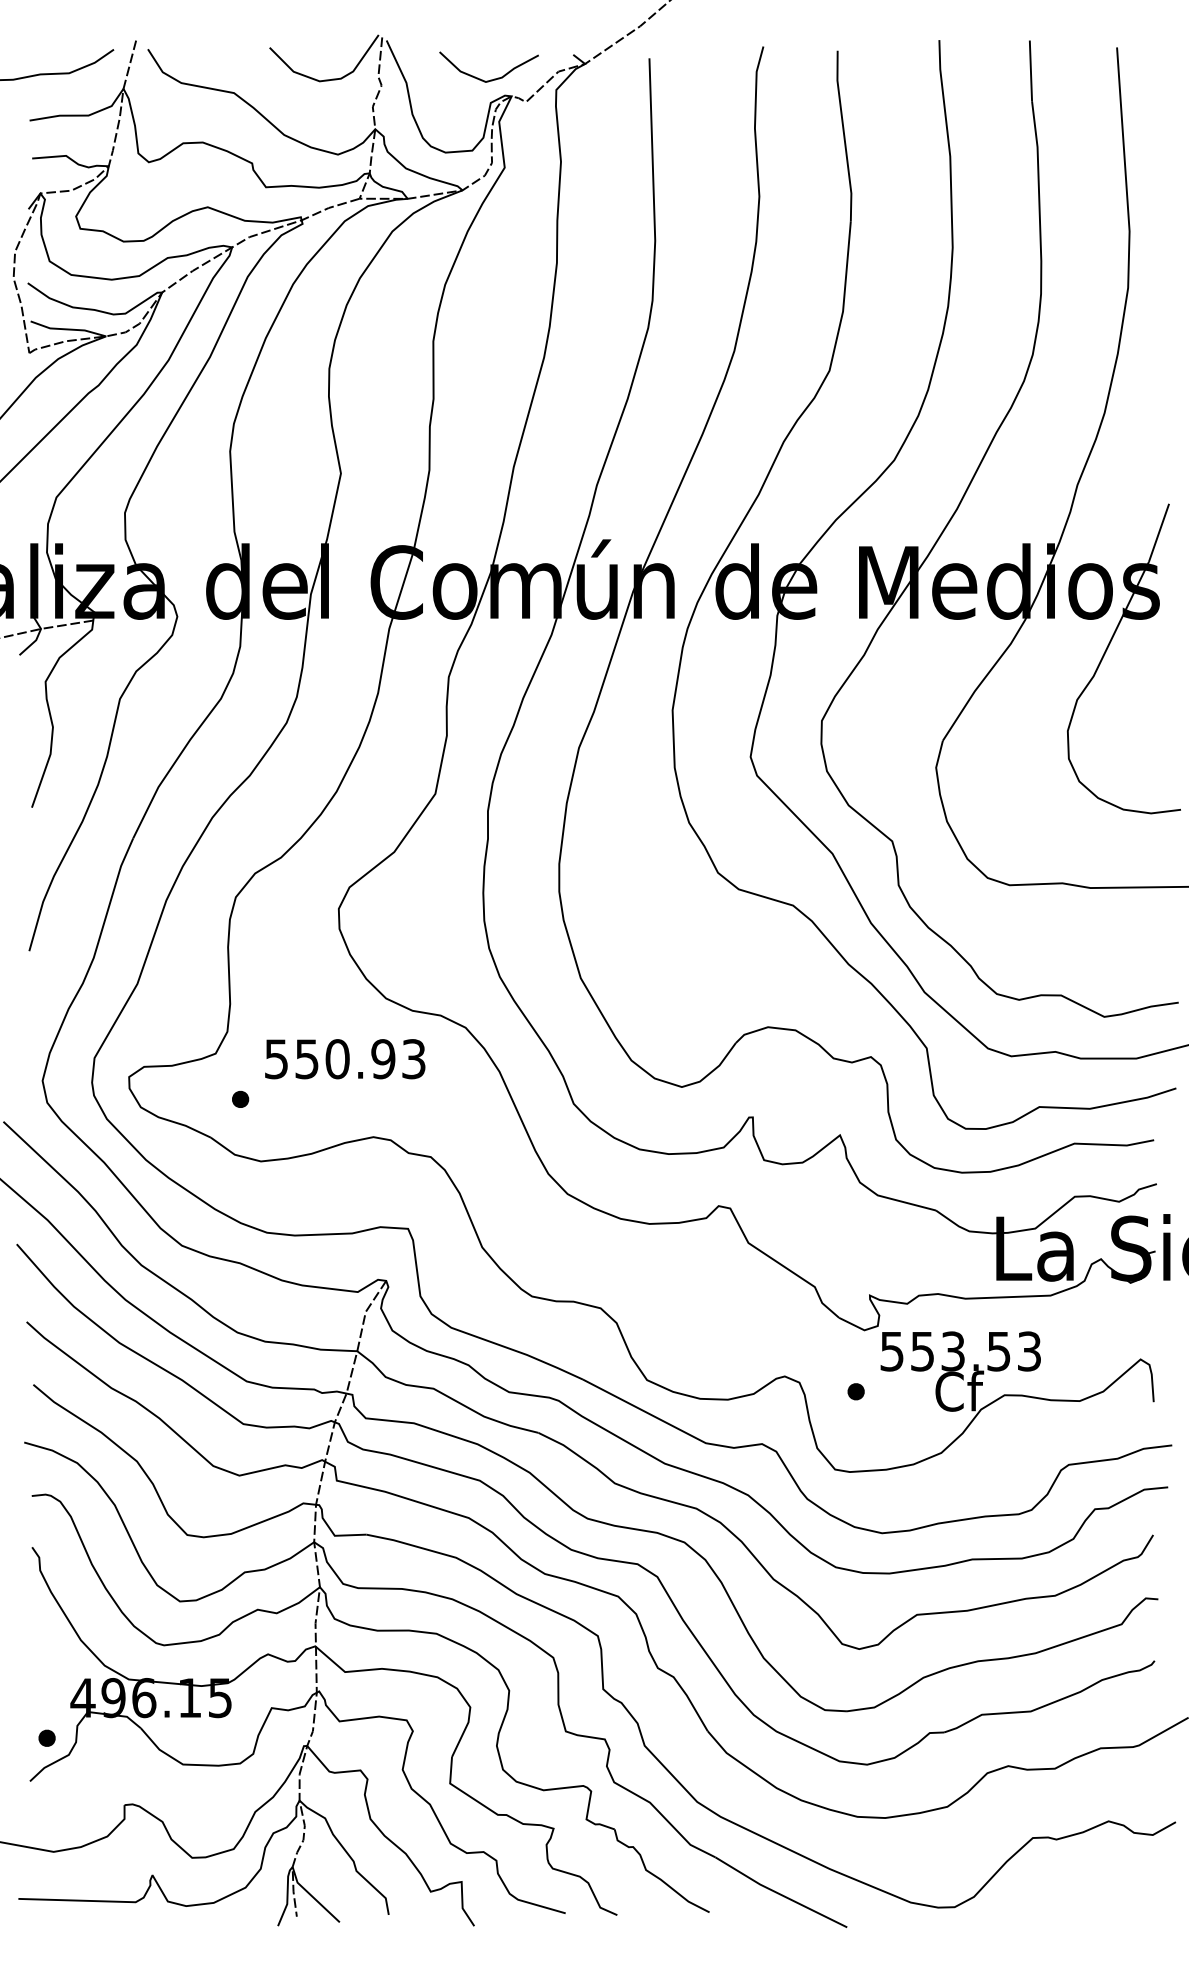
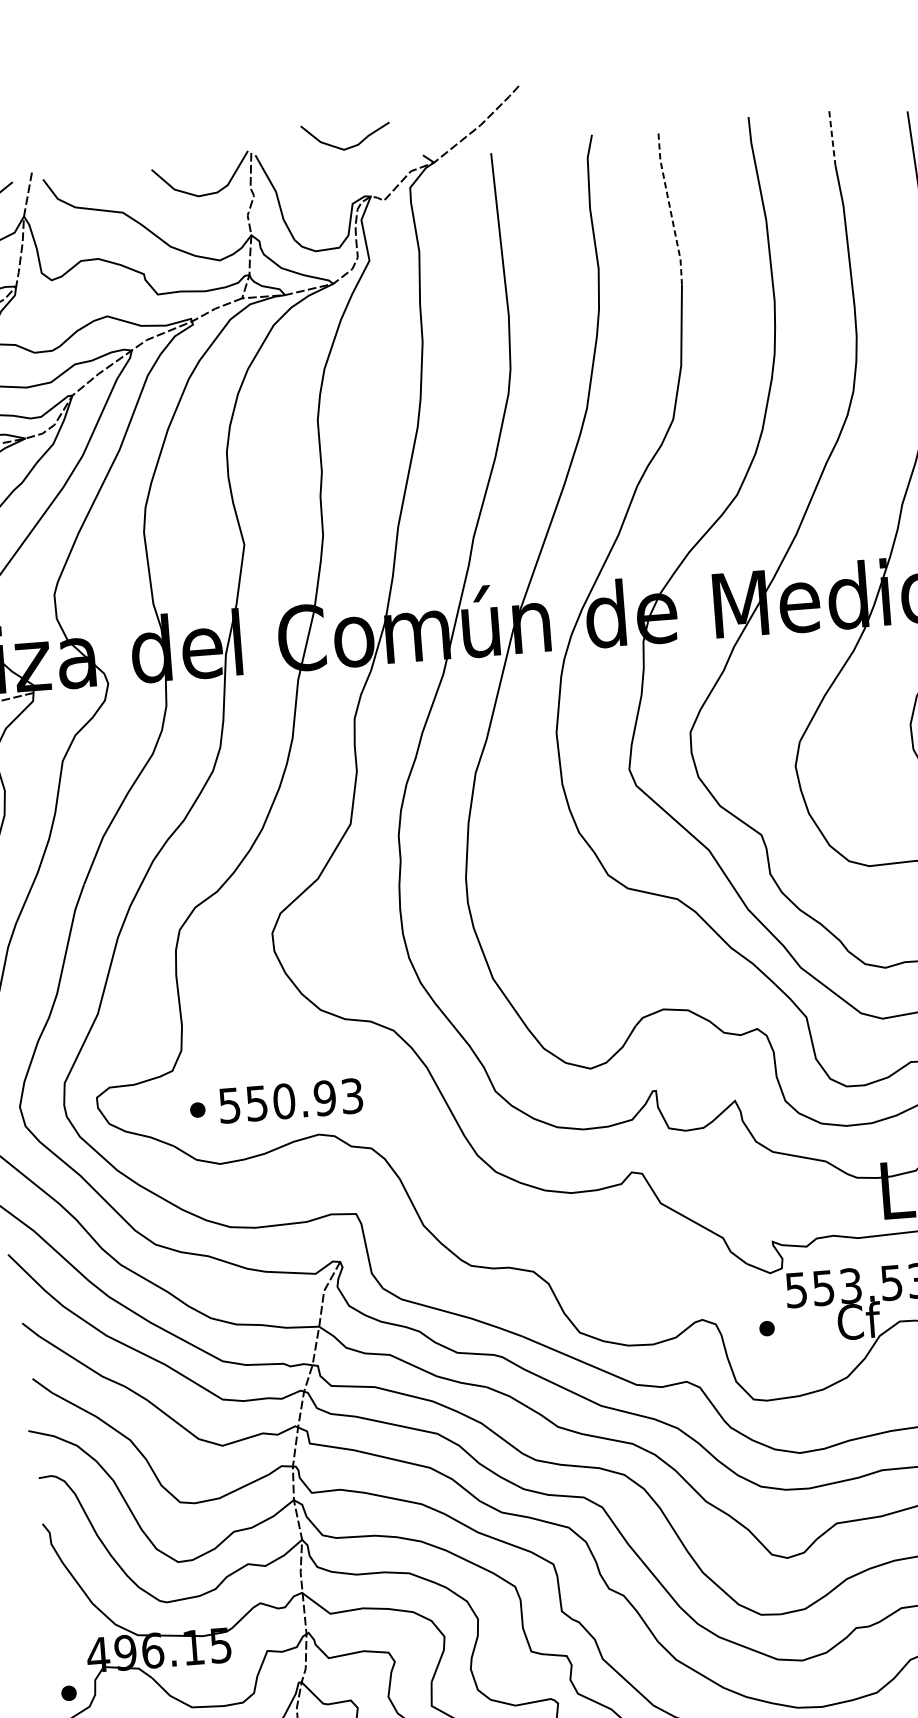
line: (1030, 71) -> (831, 138), solid -> dashed
curve: (490, 79) -> (348, 147), moved
line: (844, 136) -> (670, 209), solid -> dashed
text: (345, 1059) -> (291, 1101), moved

